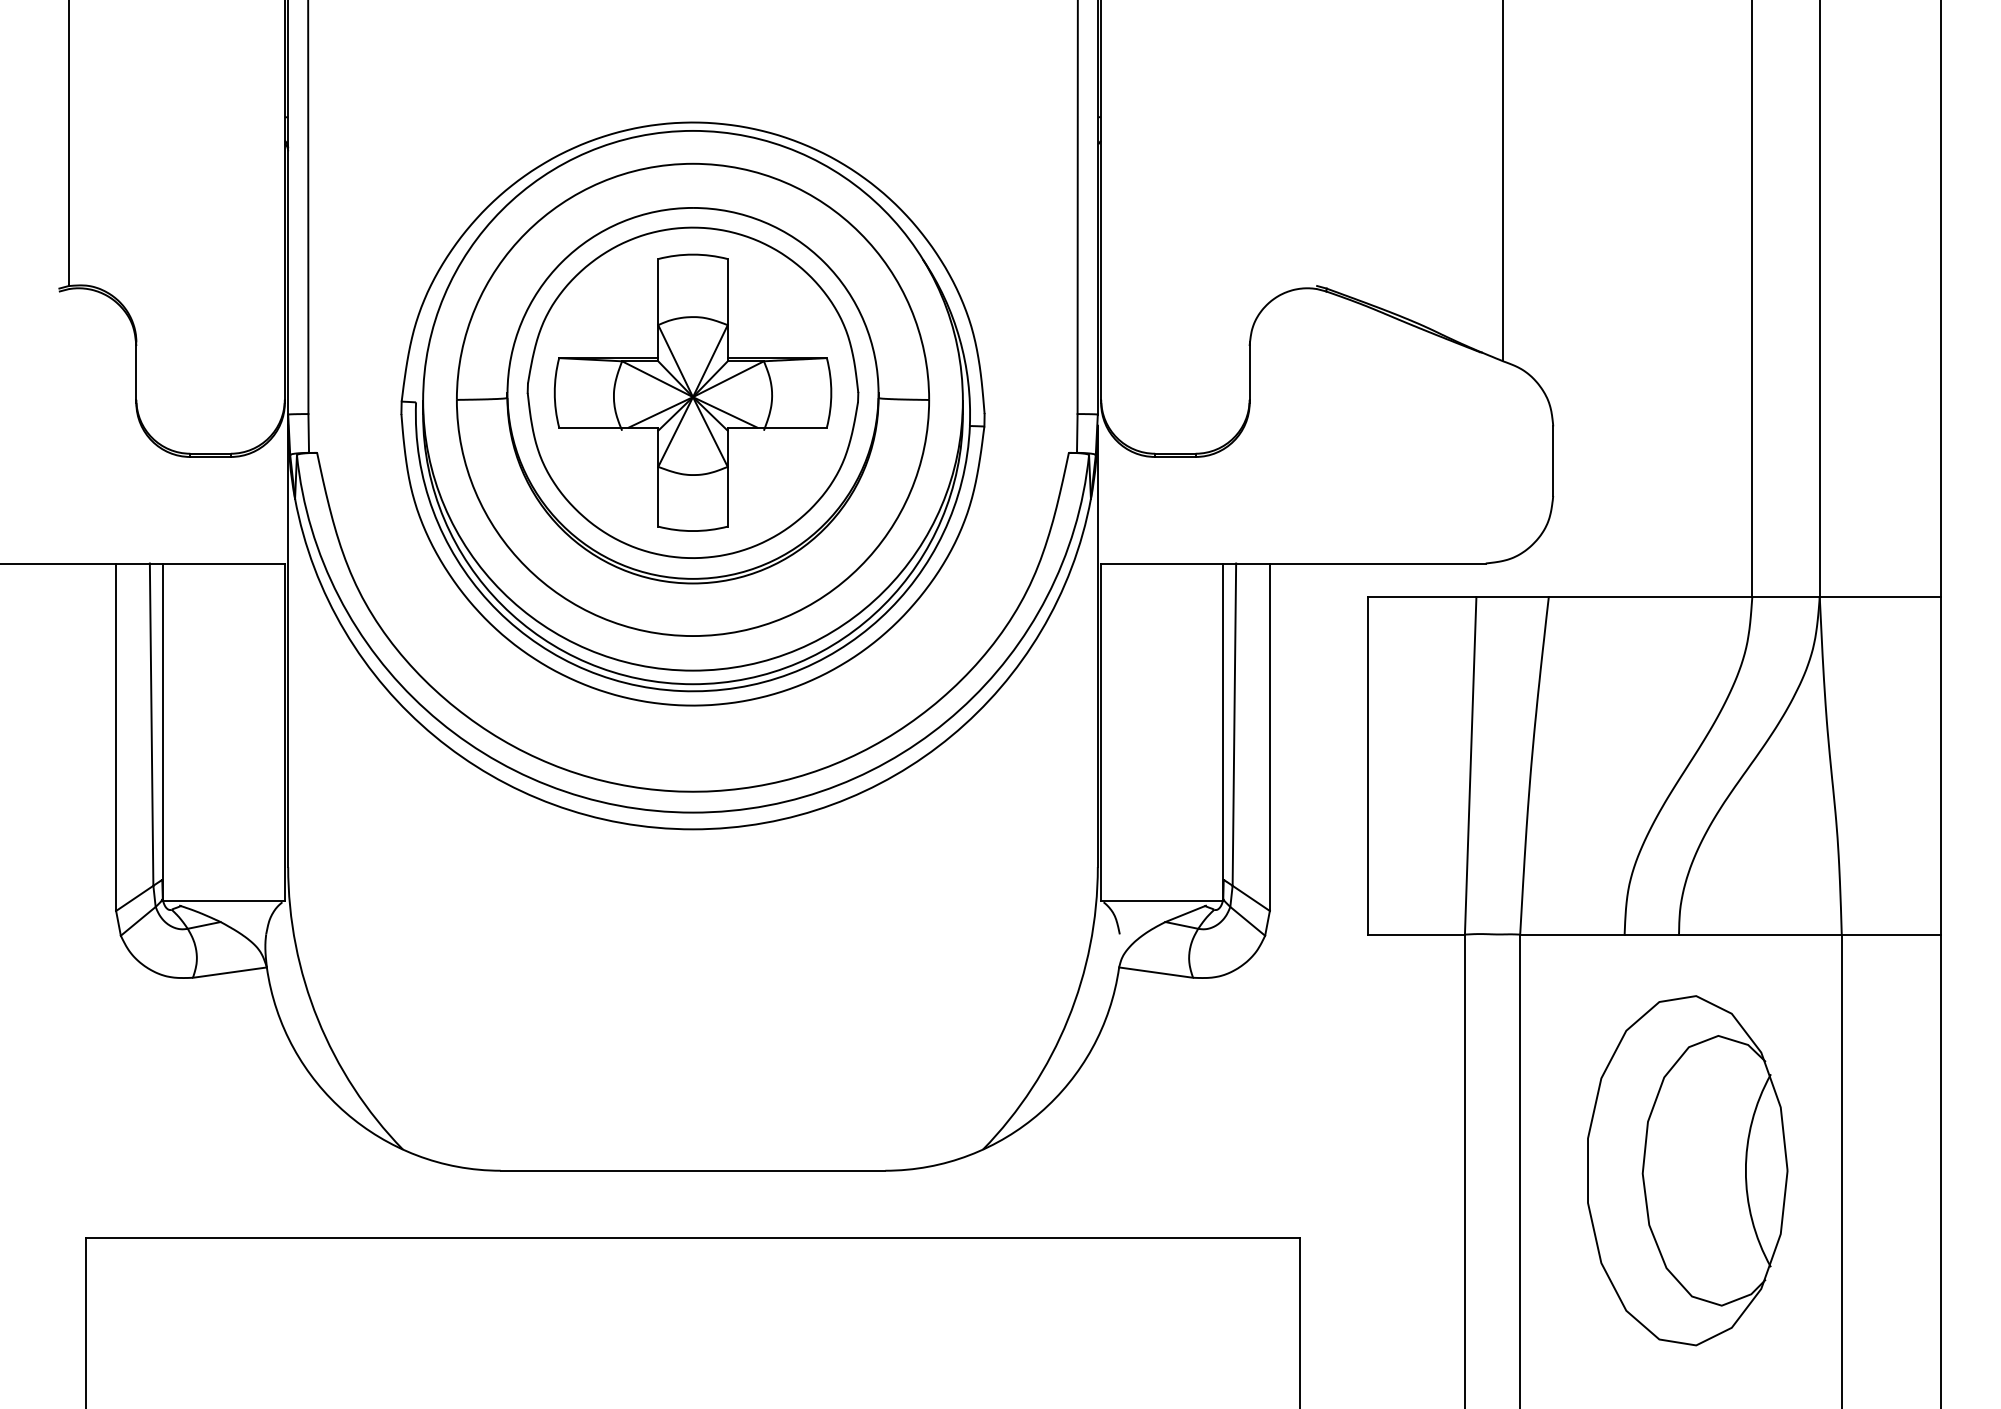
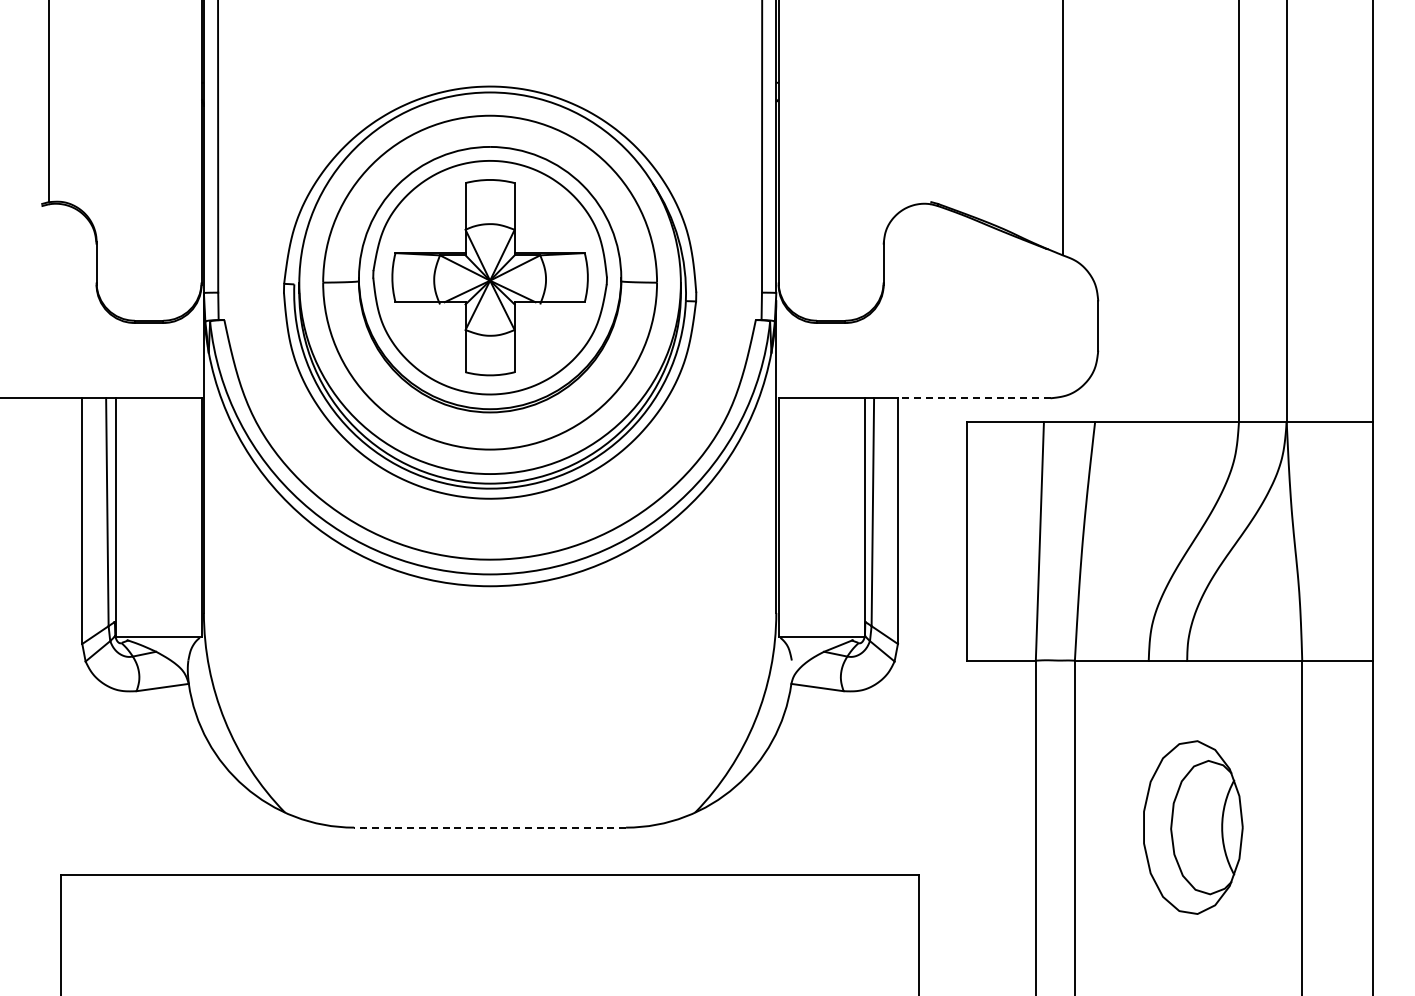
line: (1376, 563) -> (973, 398), solid -> dashed
line: (693, 1170) -> (490, 827), solid -> dashed
part: (1687, 1170) -> (1193, 827), size x0.7

